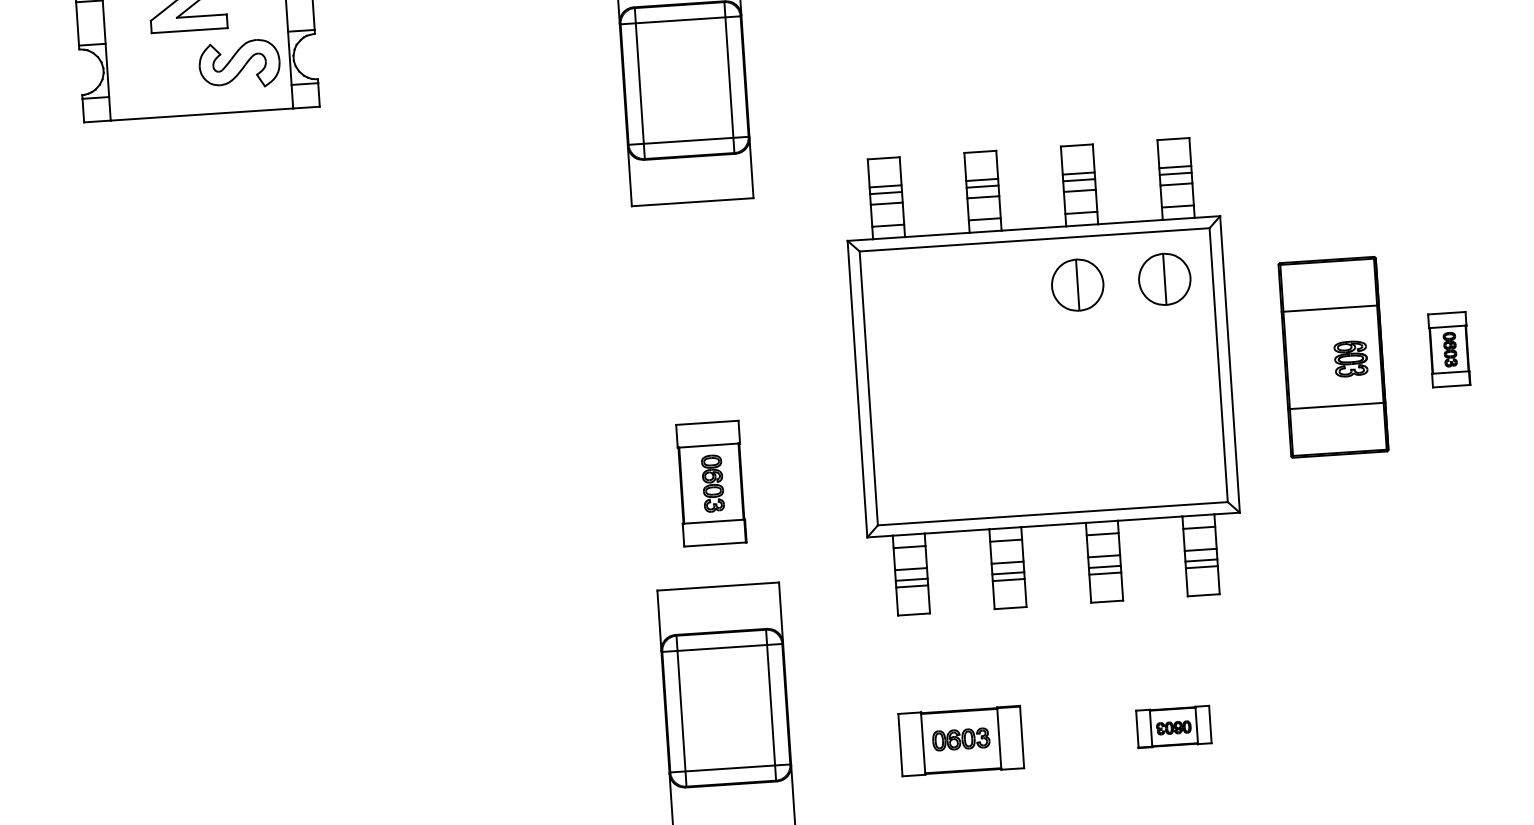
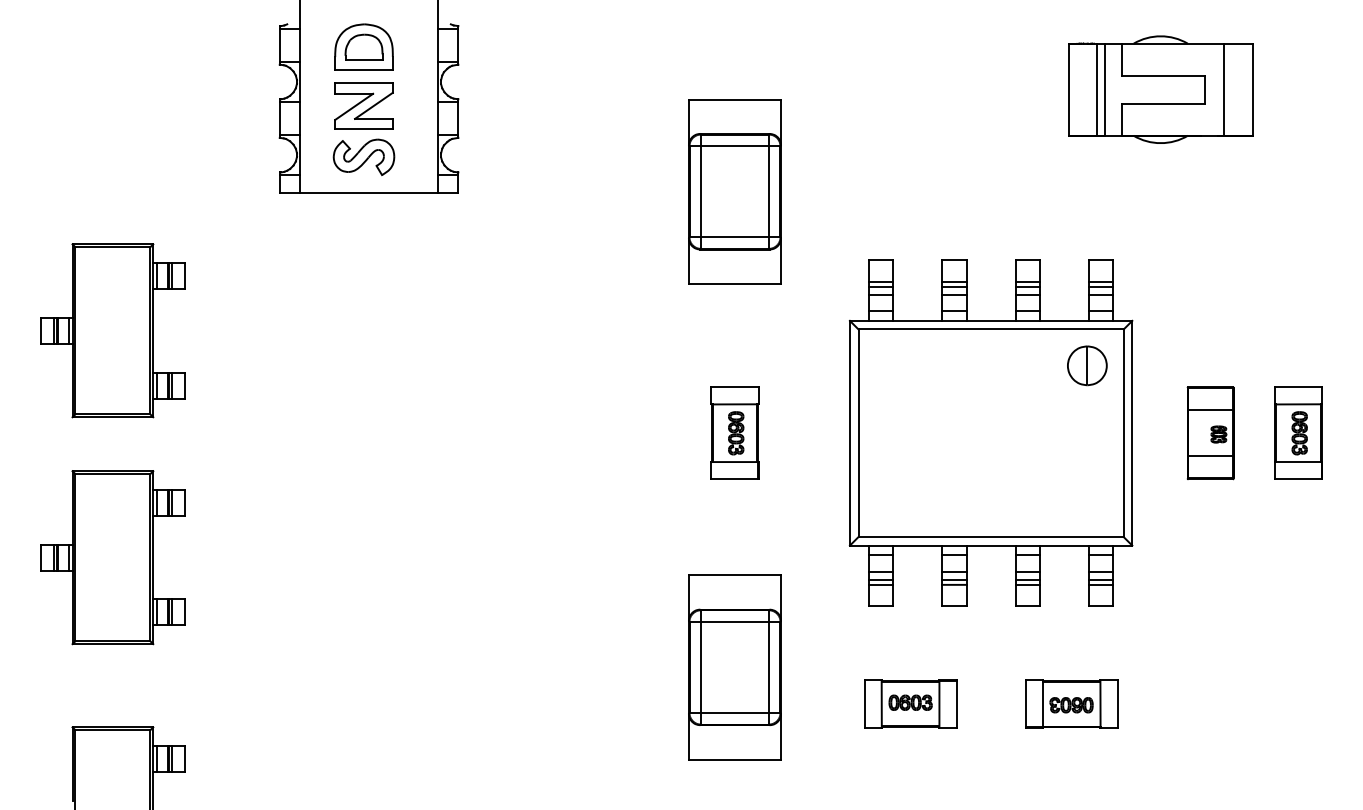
part: (238, 64) -> (363, 157), moved
part: (1077, 284) -> (1021, 365), removed
part: (1449, 348) -> (1298, 432), size x1.67
part: (1333, 357) -> (1210, 433), size x0.62
part: (710, 482) -> (734, 432), moved
part: (1173, 726) -> (1071, 703), size x1.67

